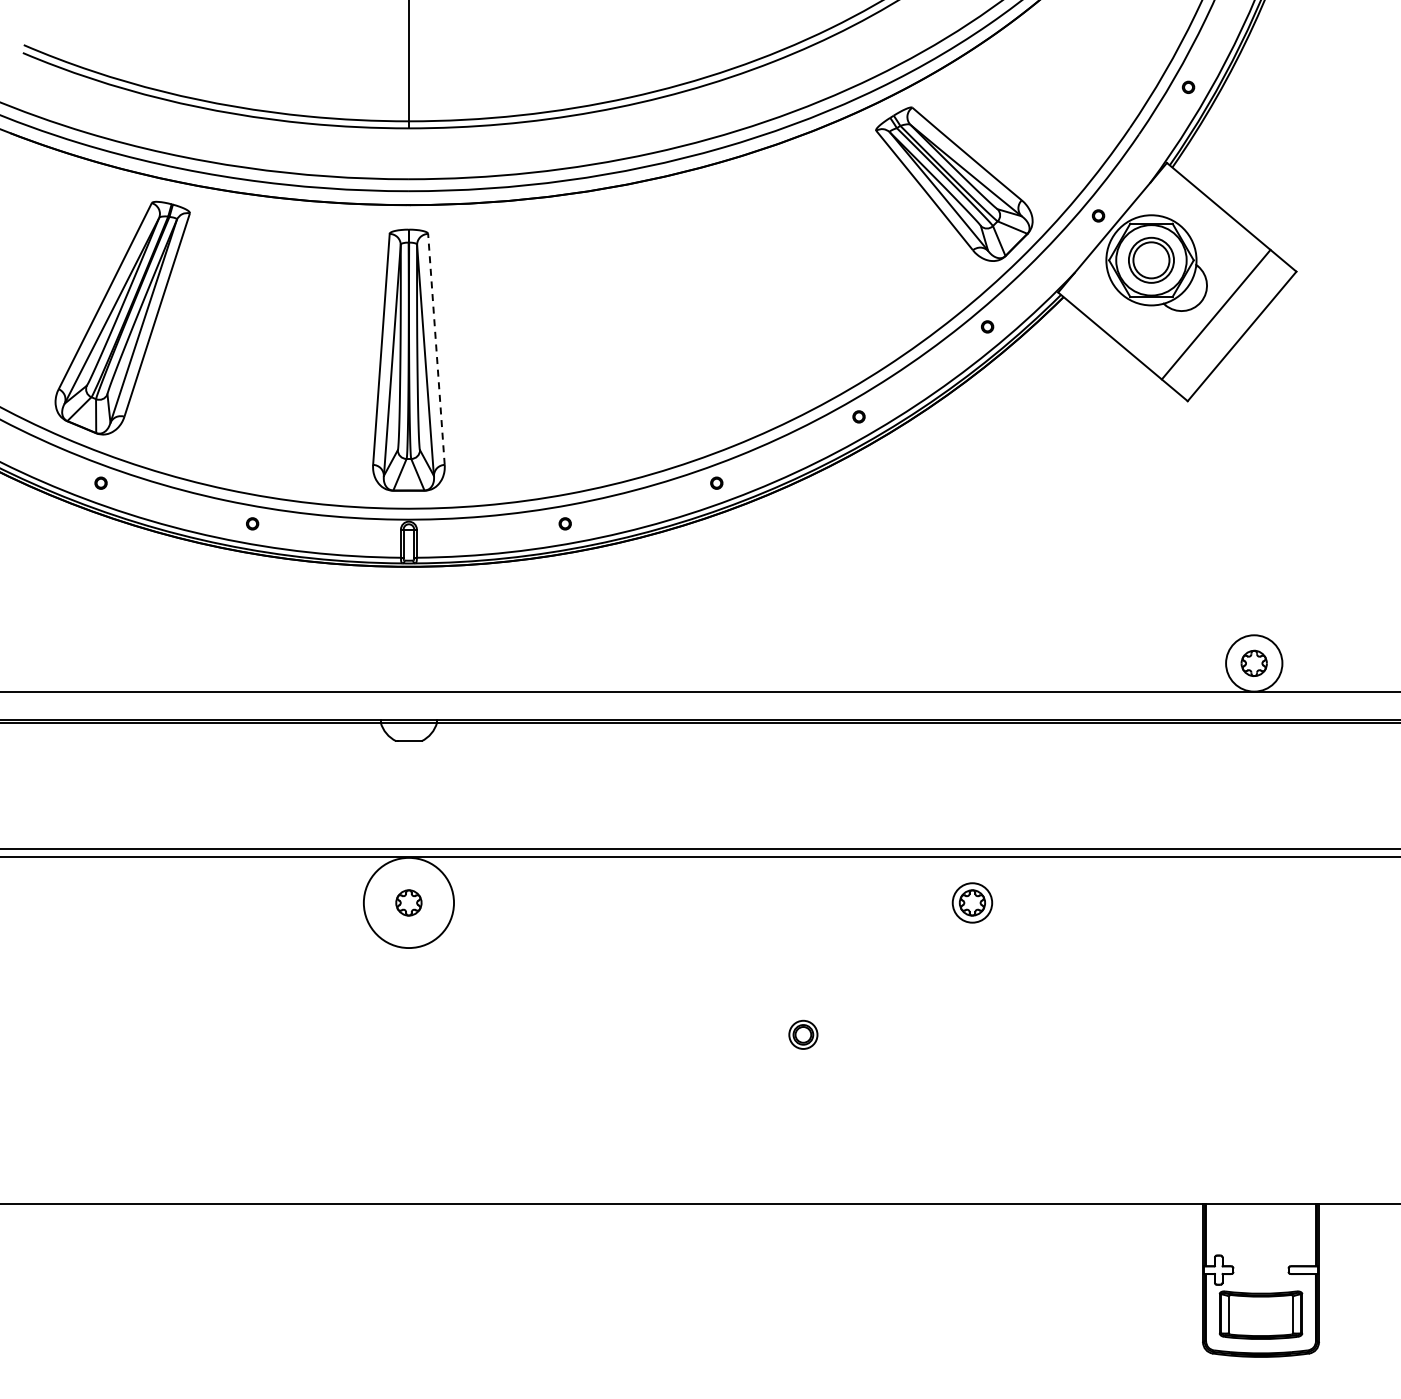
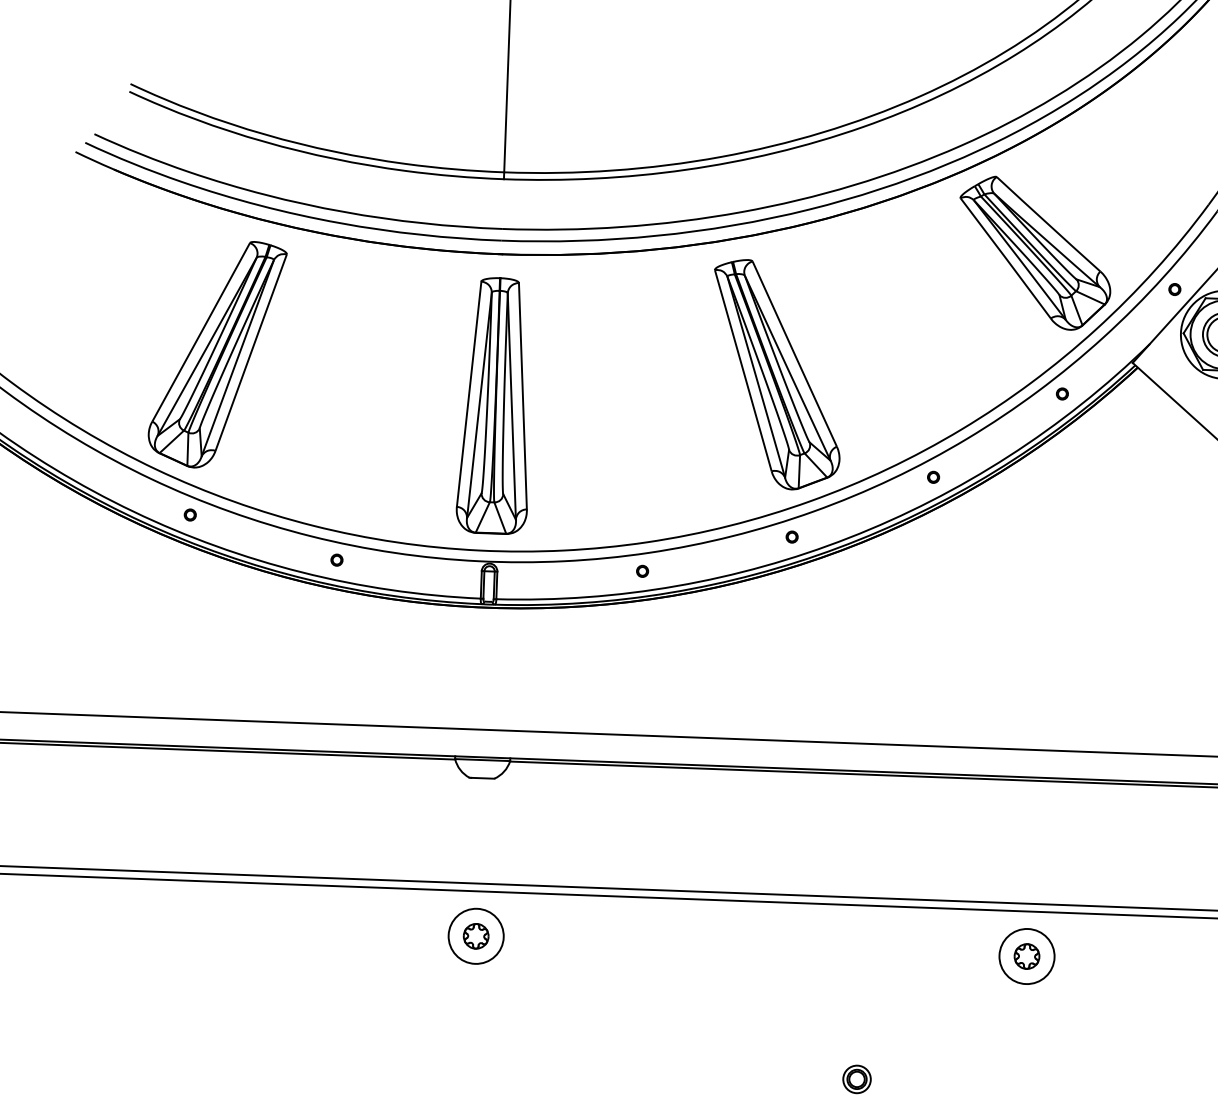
part: (695, 317) -> (777, 374), added
line: (436, 349) -> (522, 396), dashed -> solid
circle: (408, 902) -> (475, 935), size x0.62
circle: (972, 902) -> (1027, 956), size x1.43

